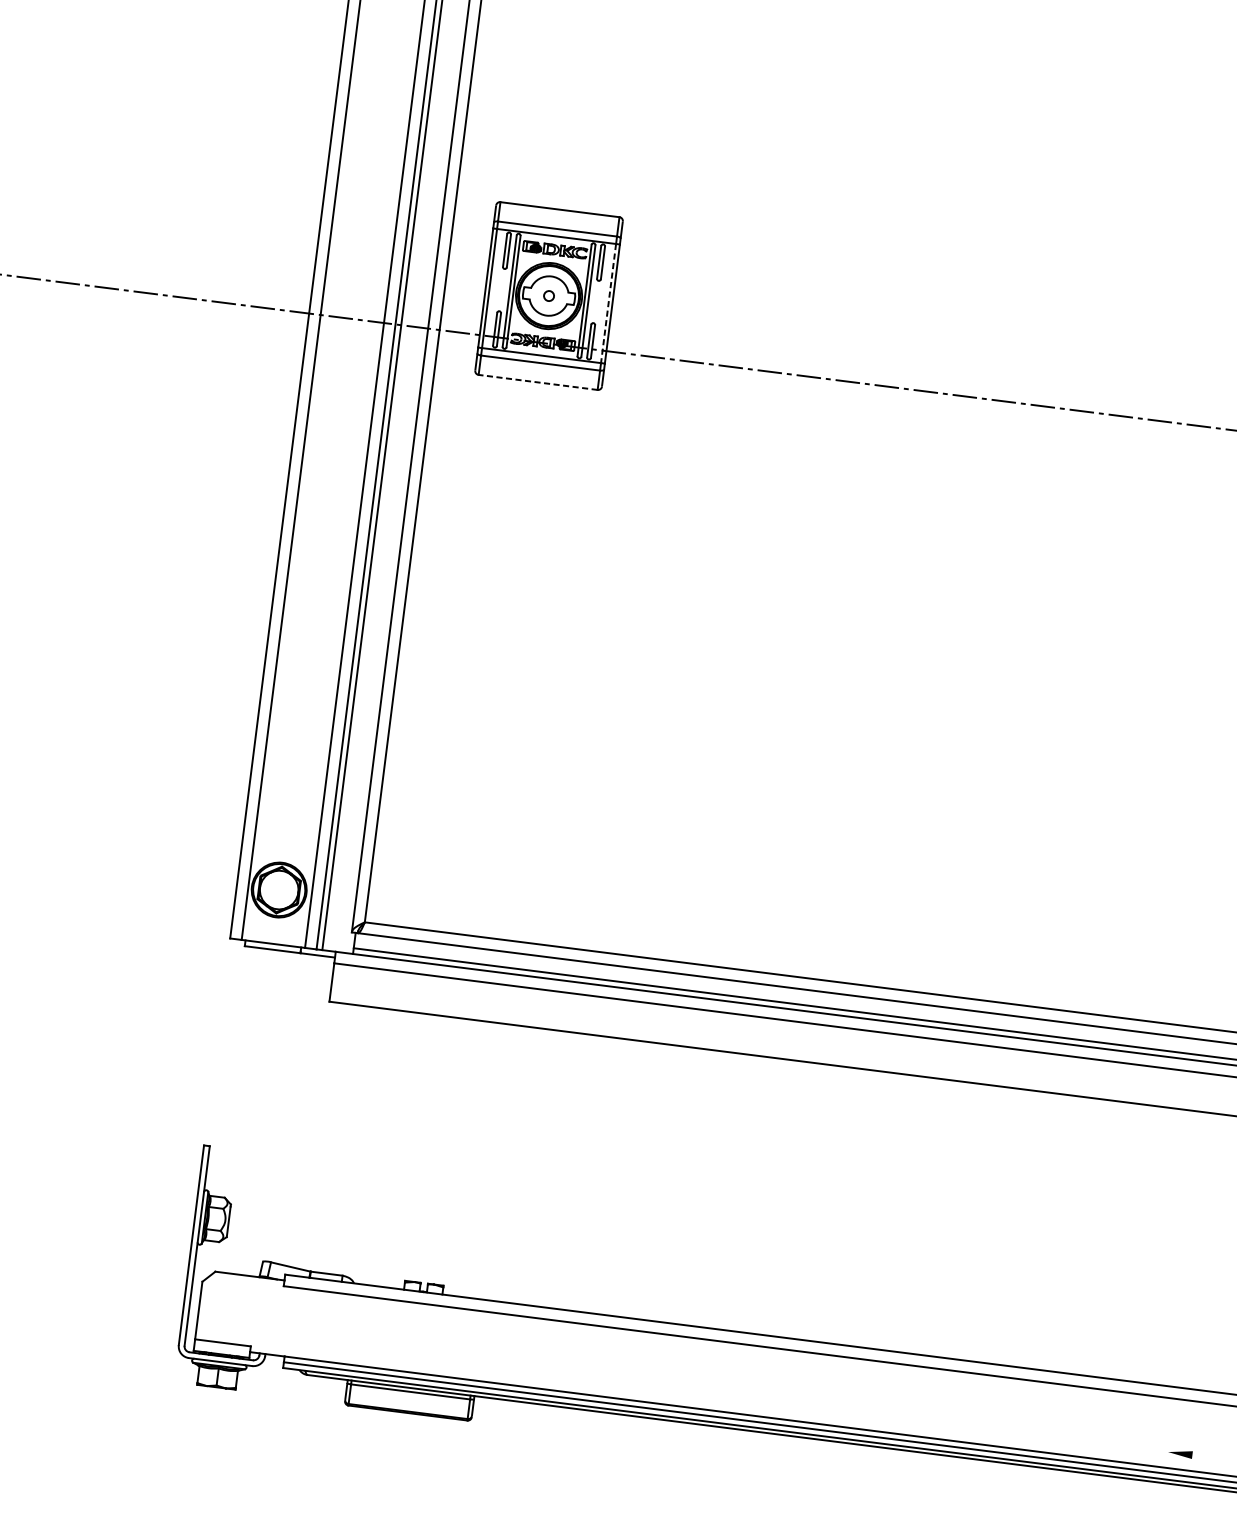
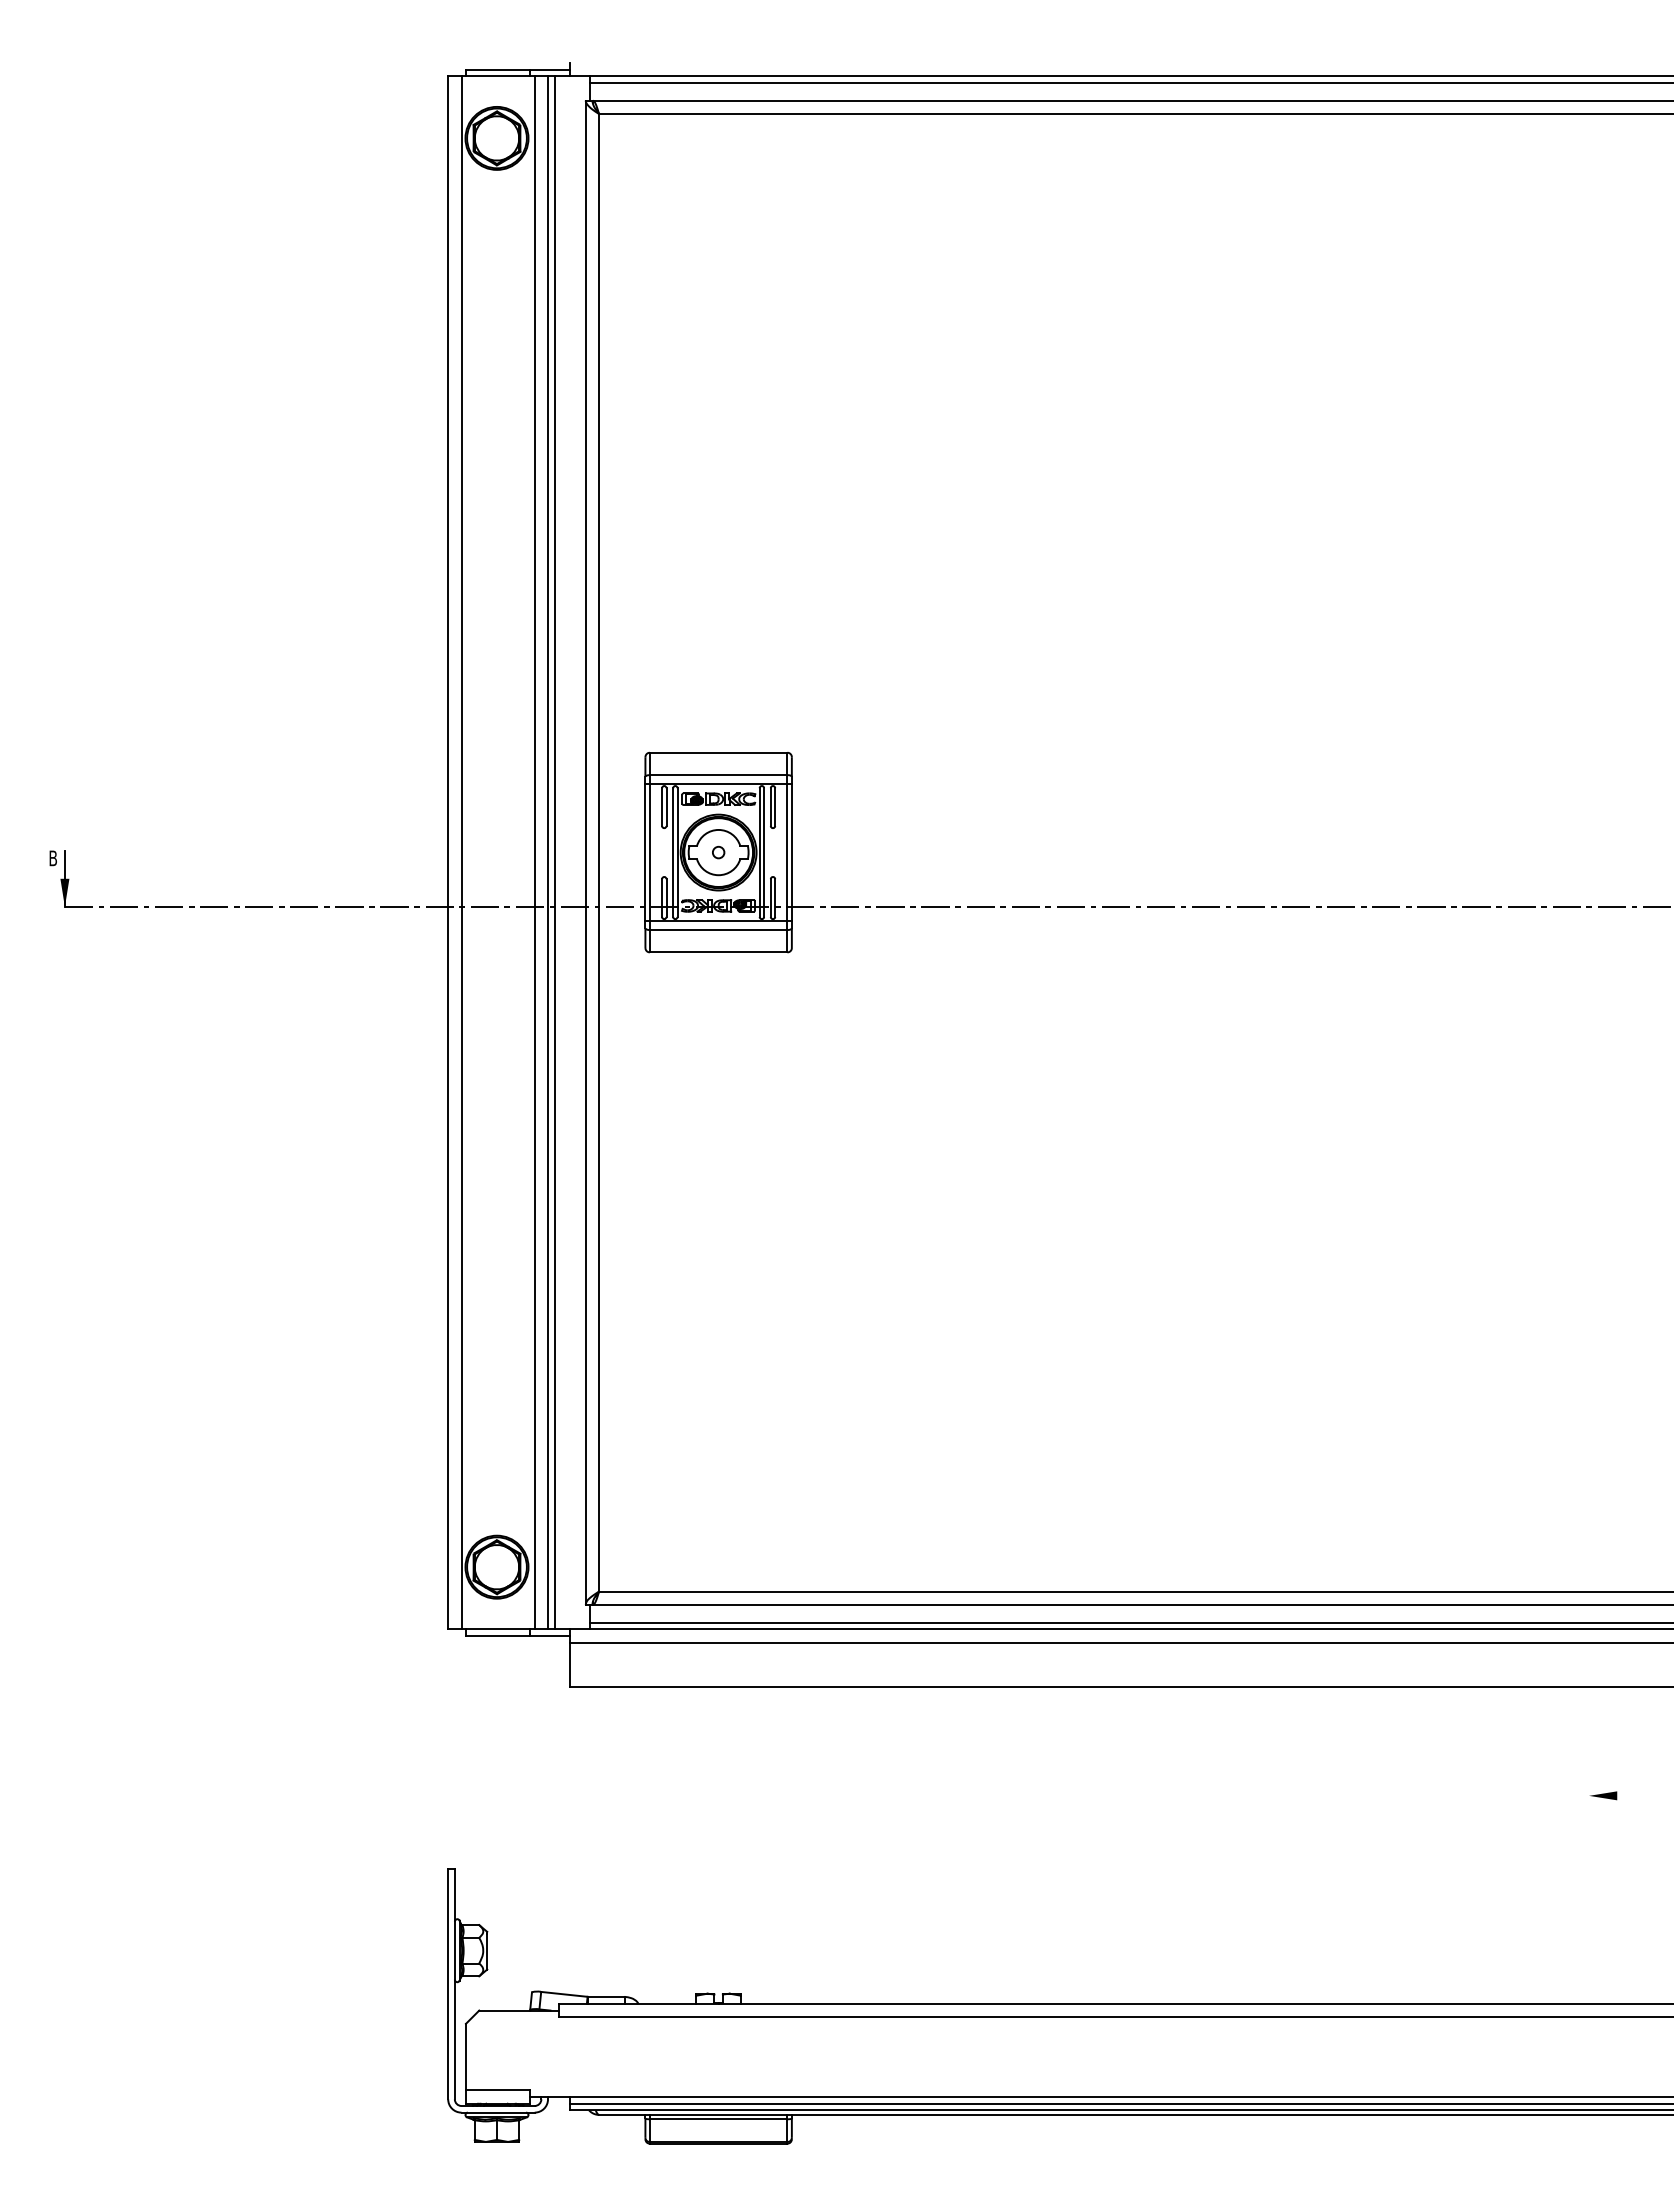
line: (608, 303) -> (787, 852), dashed -> solid
line: (538, 382) -> (718, 952), dashed -> solid
part: (1180, 1453) -> (1603, 1795), moved

